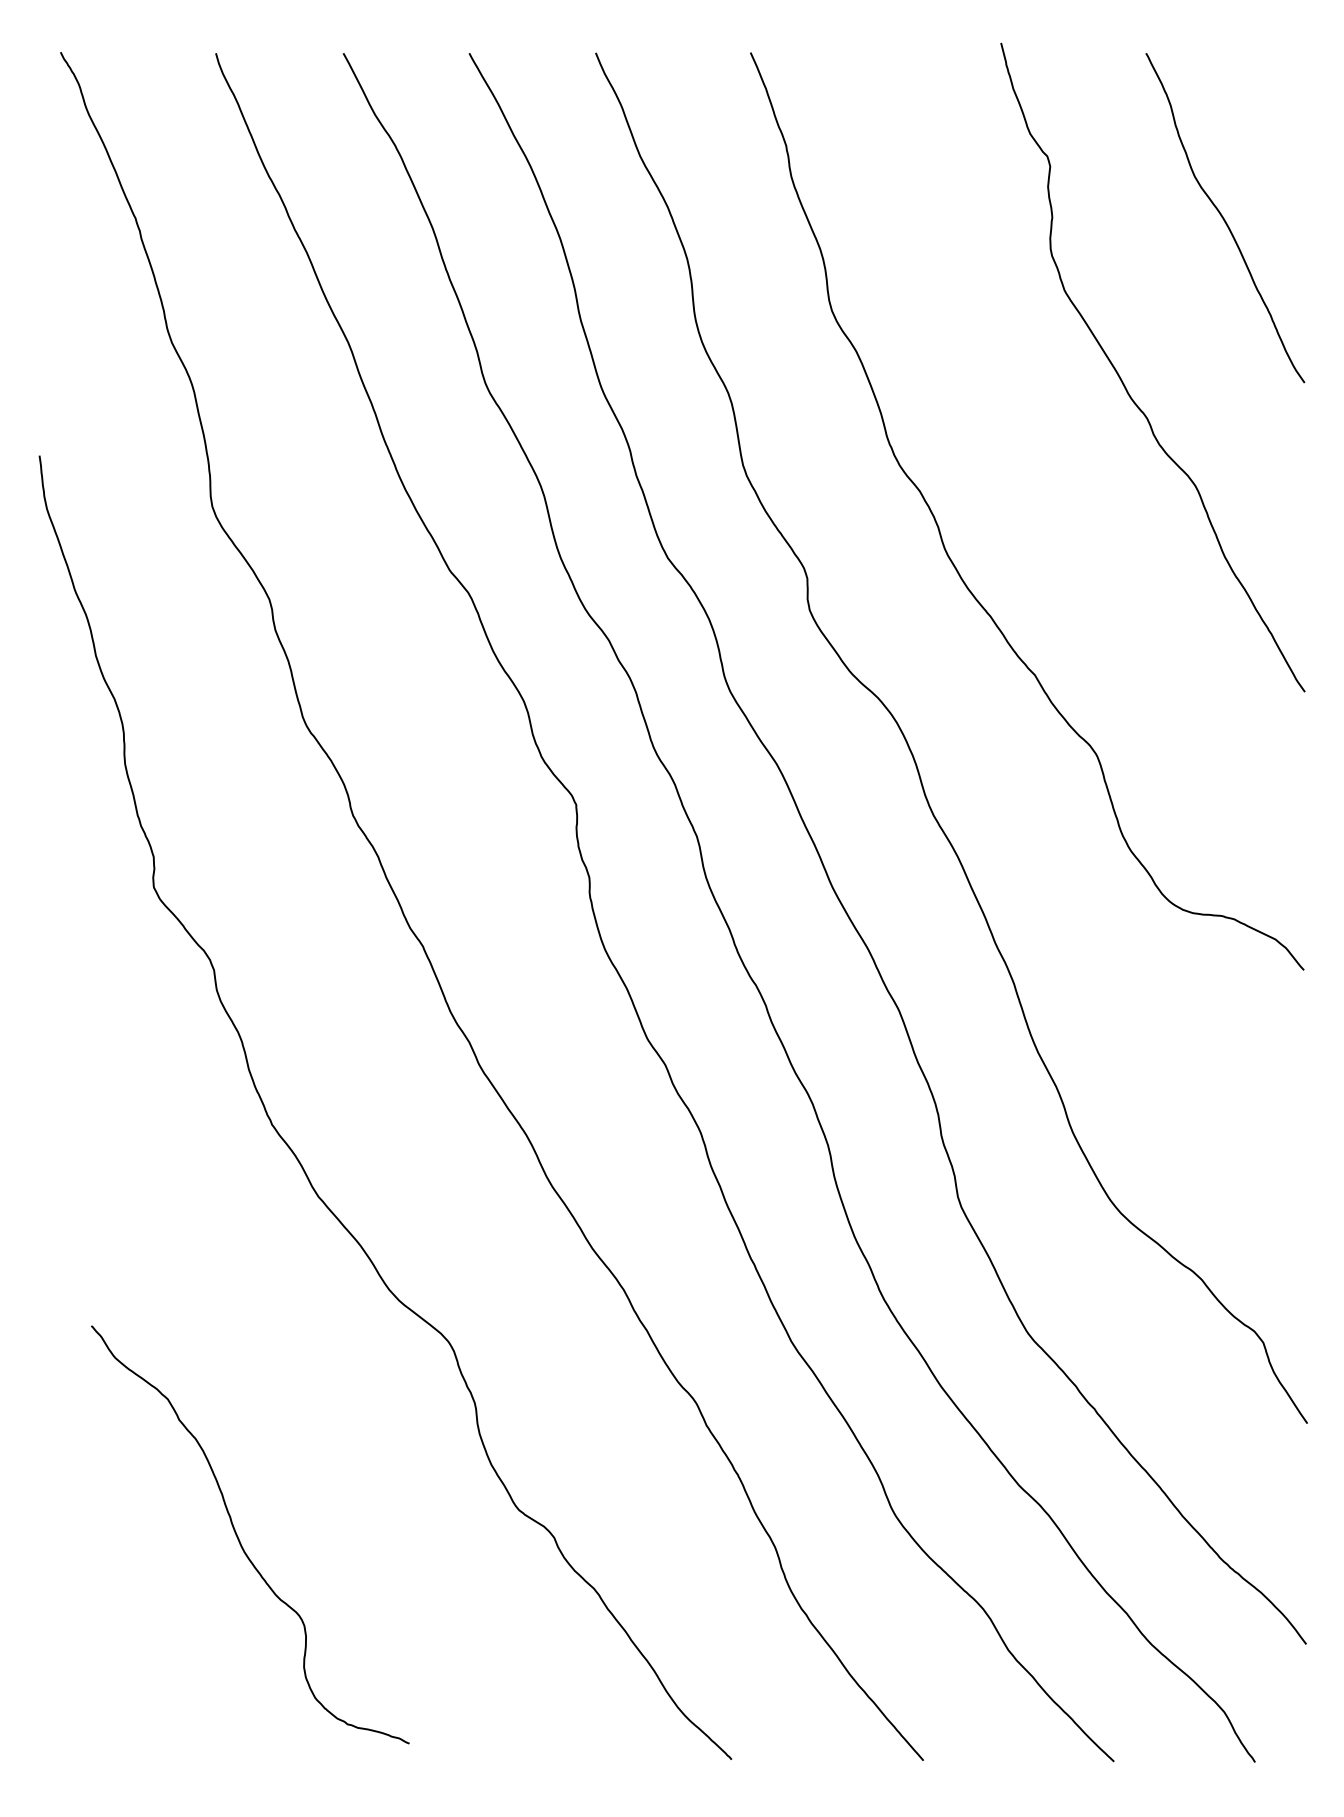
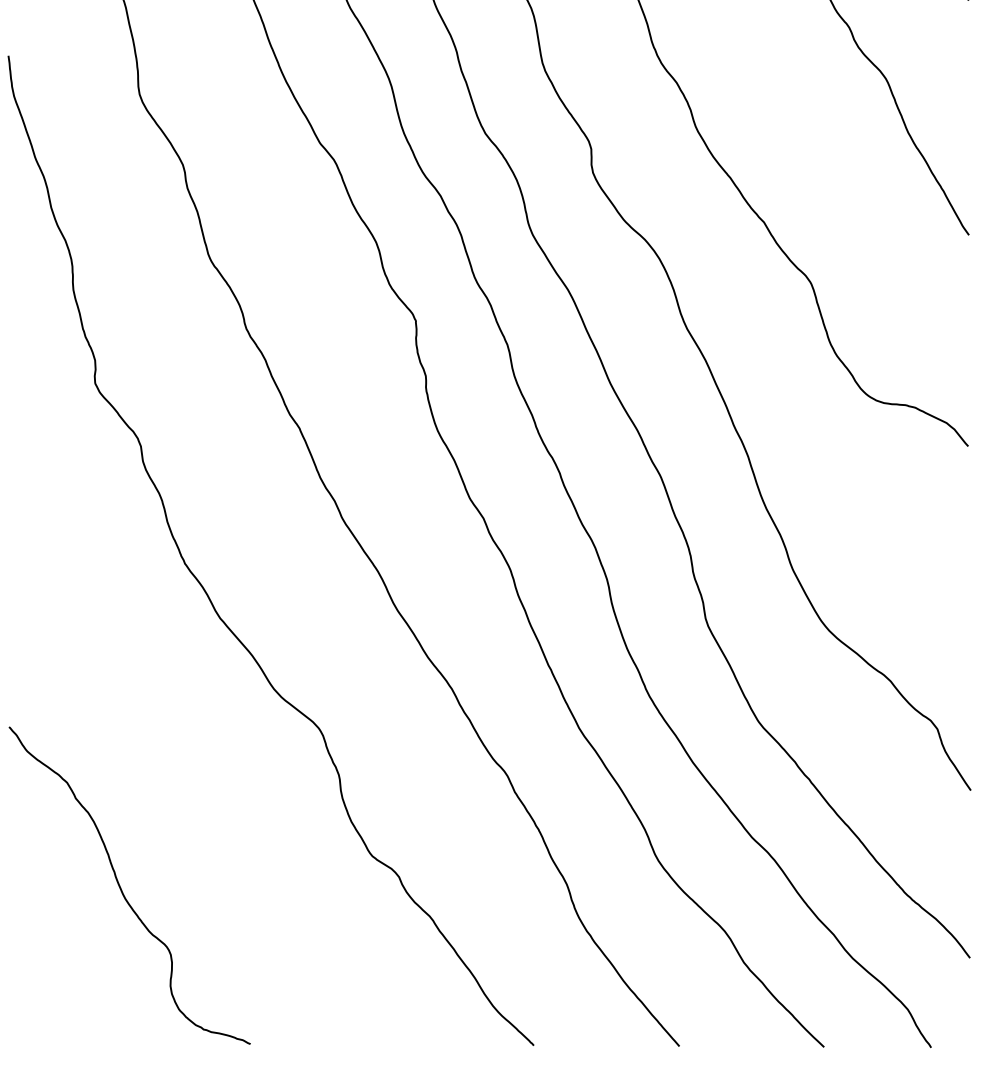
curve: (239, 1538) -> (121, 888), moved

